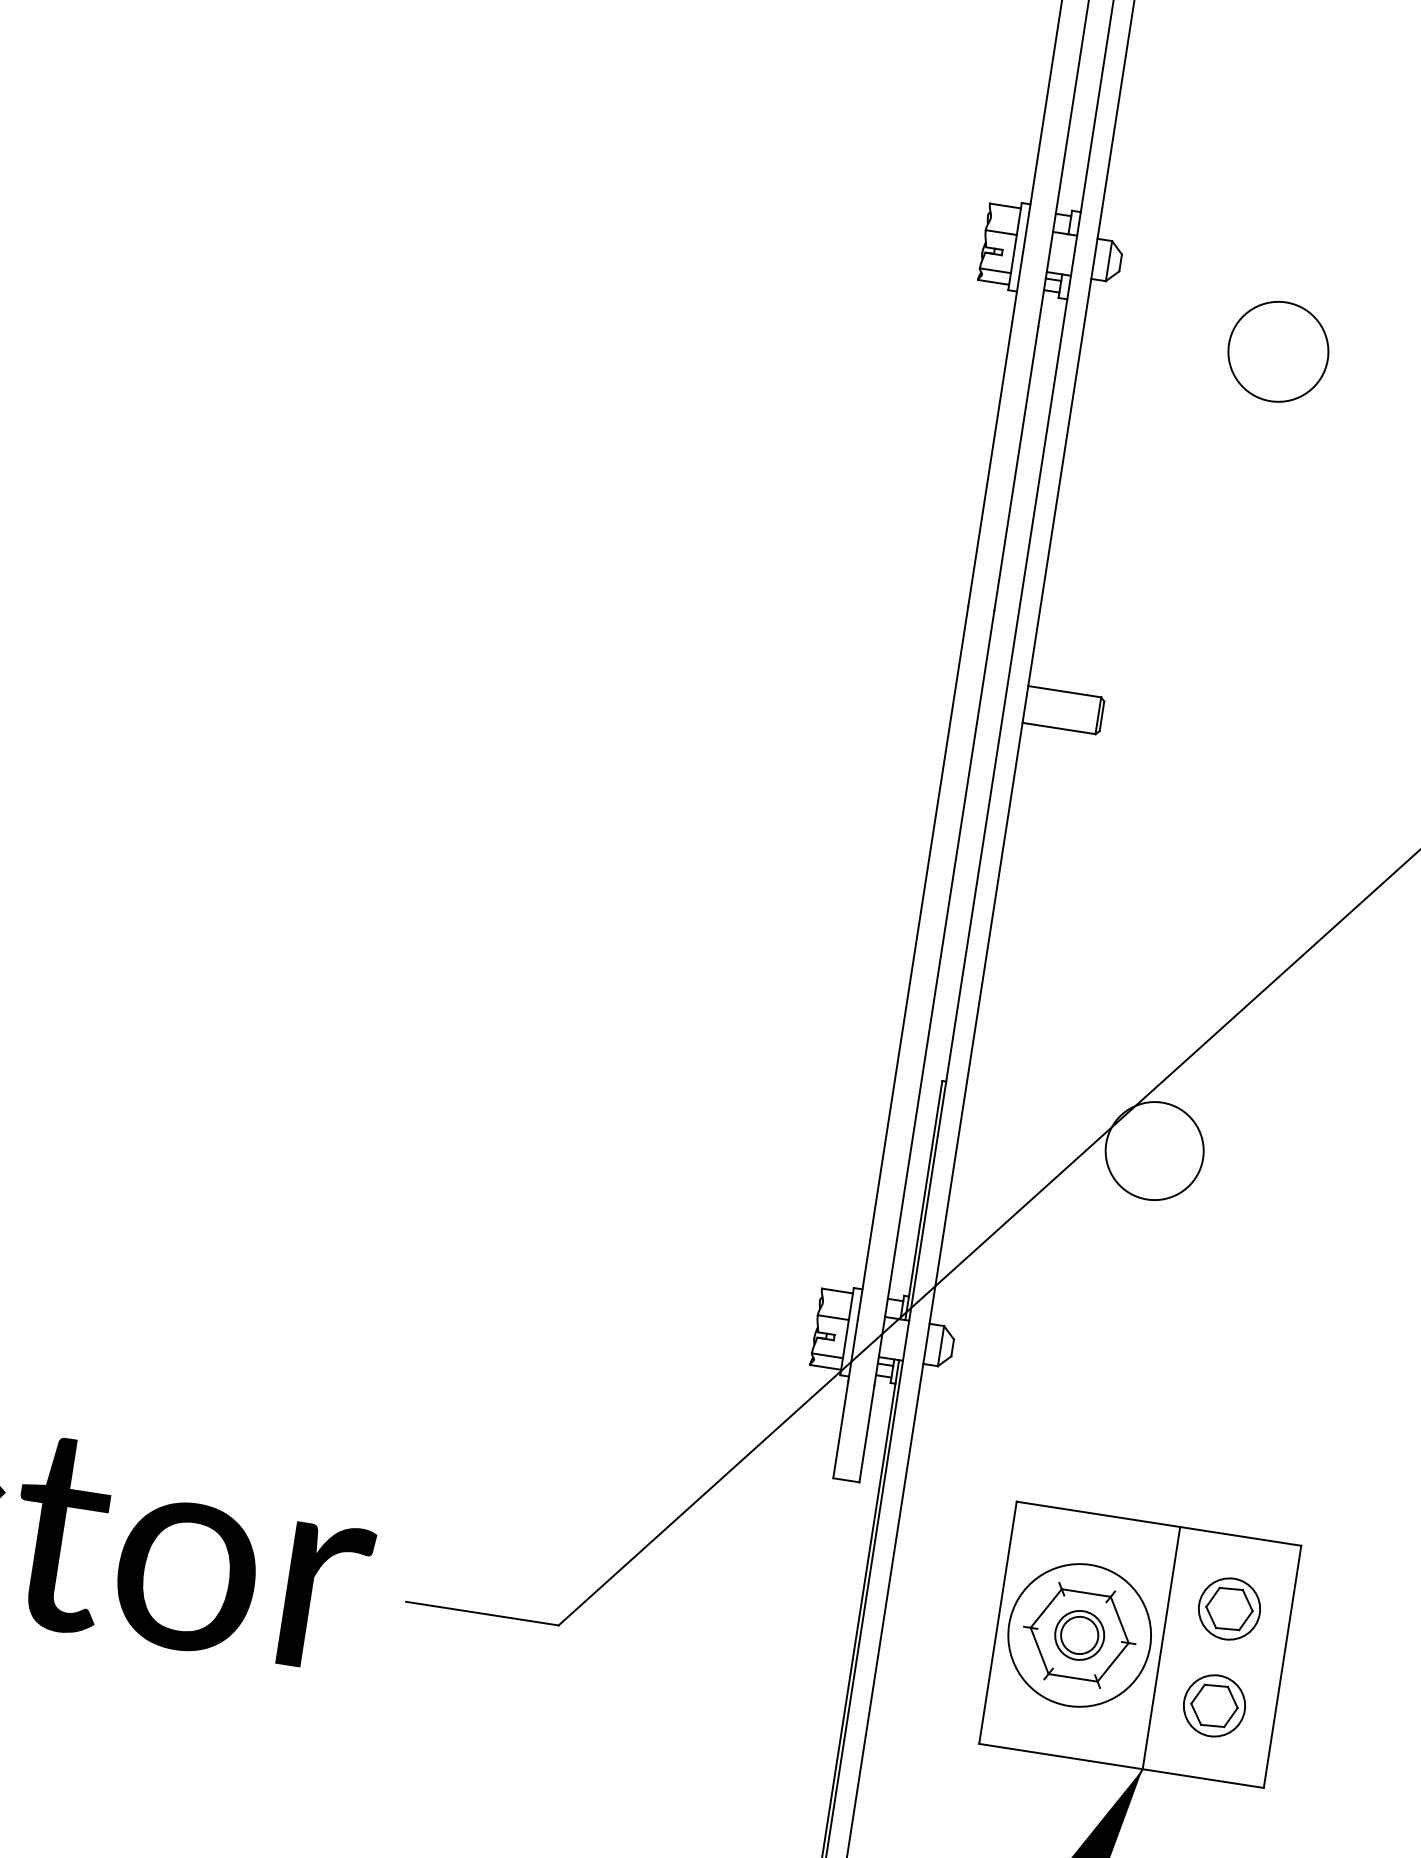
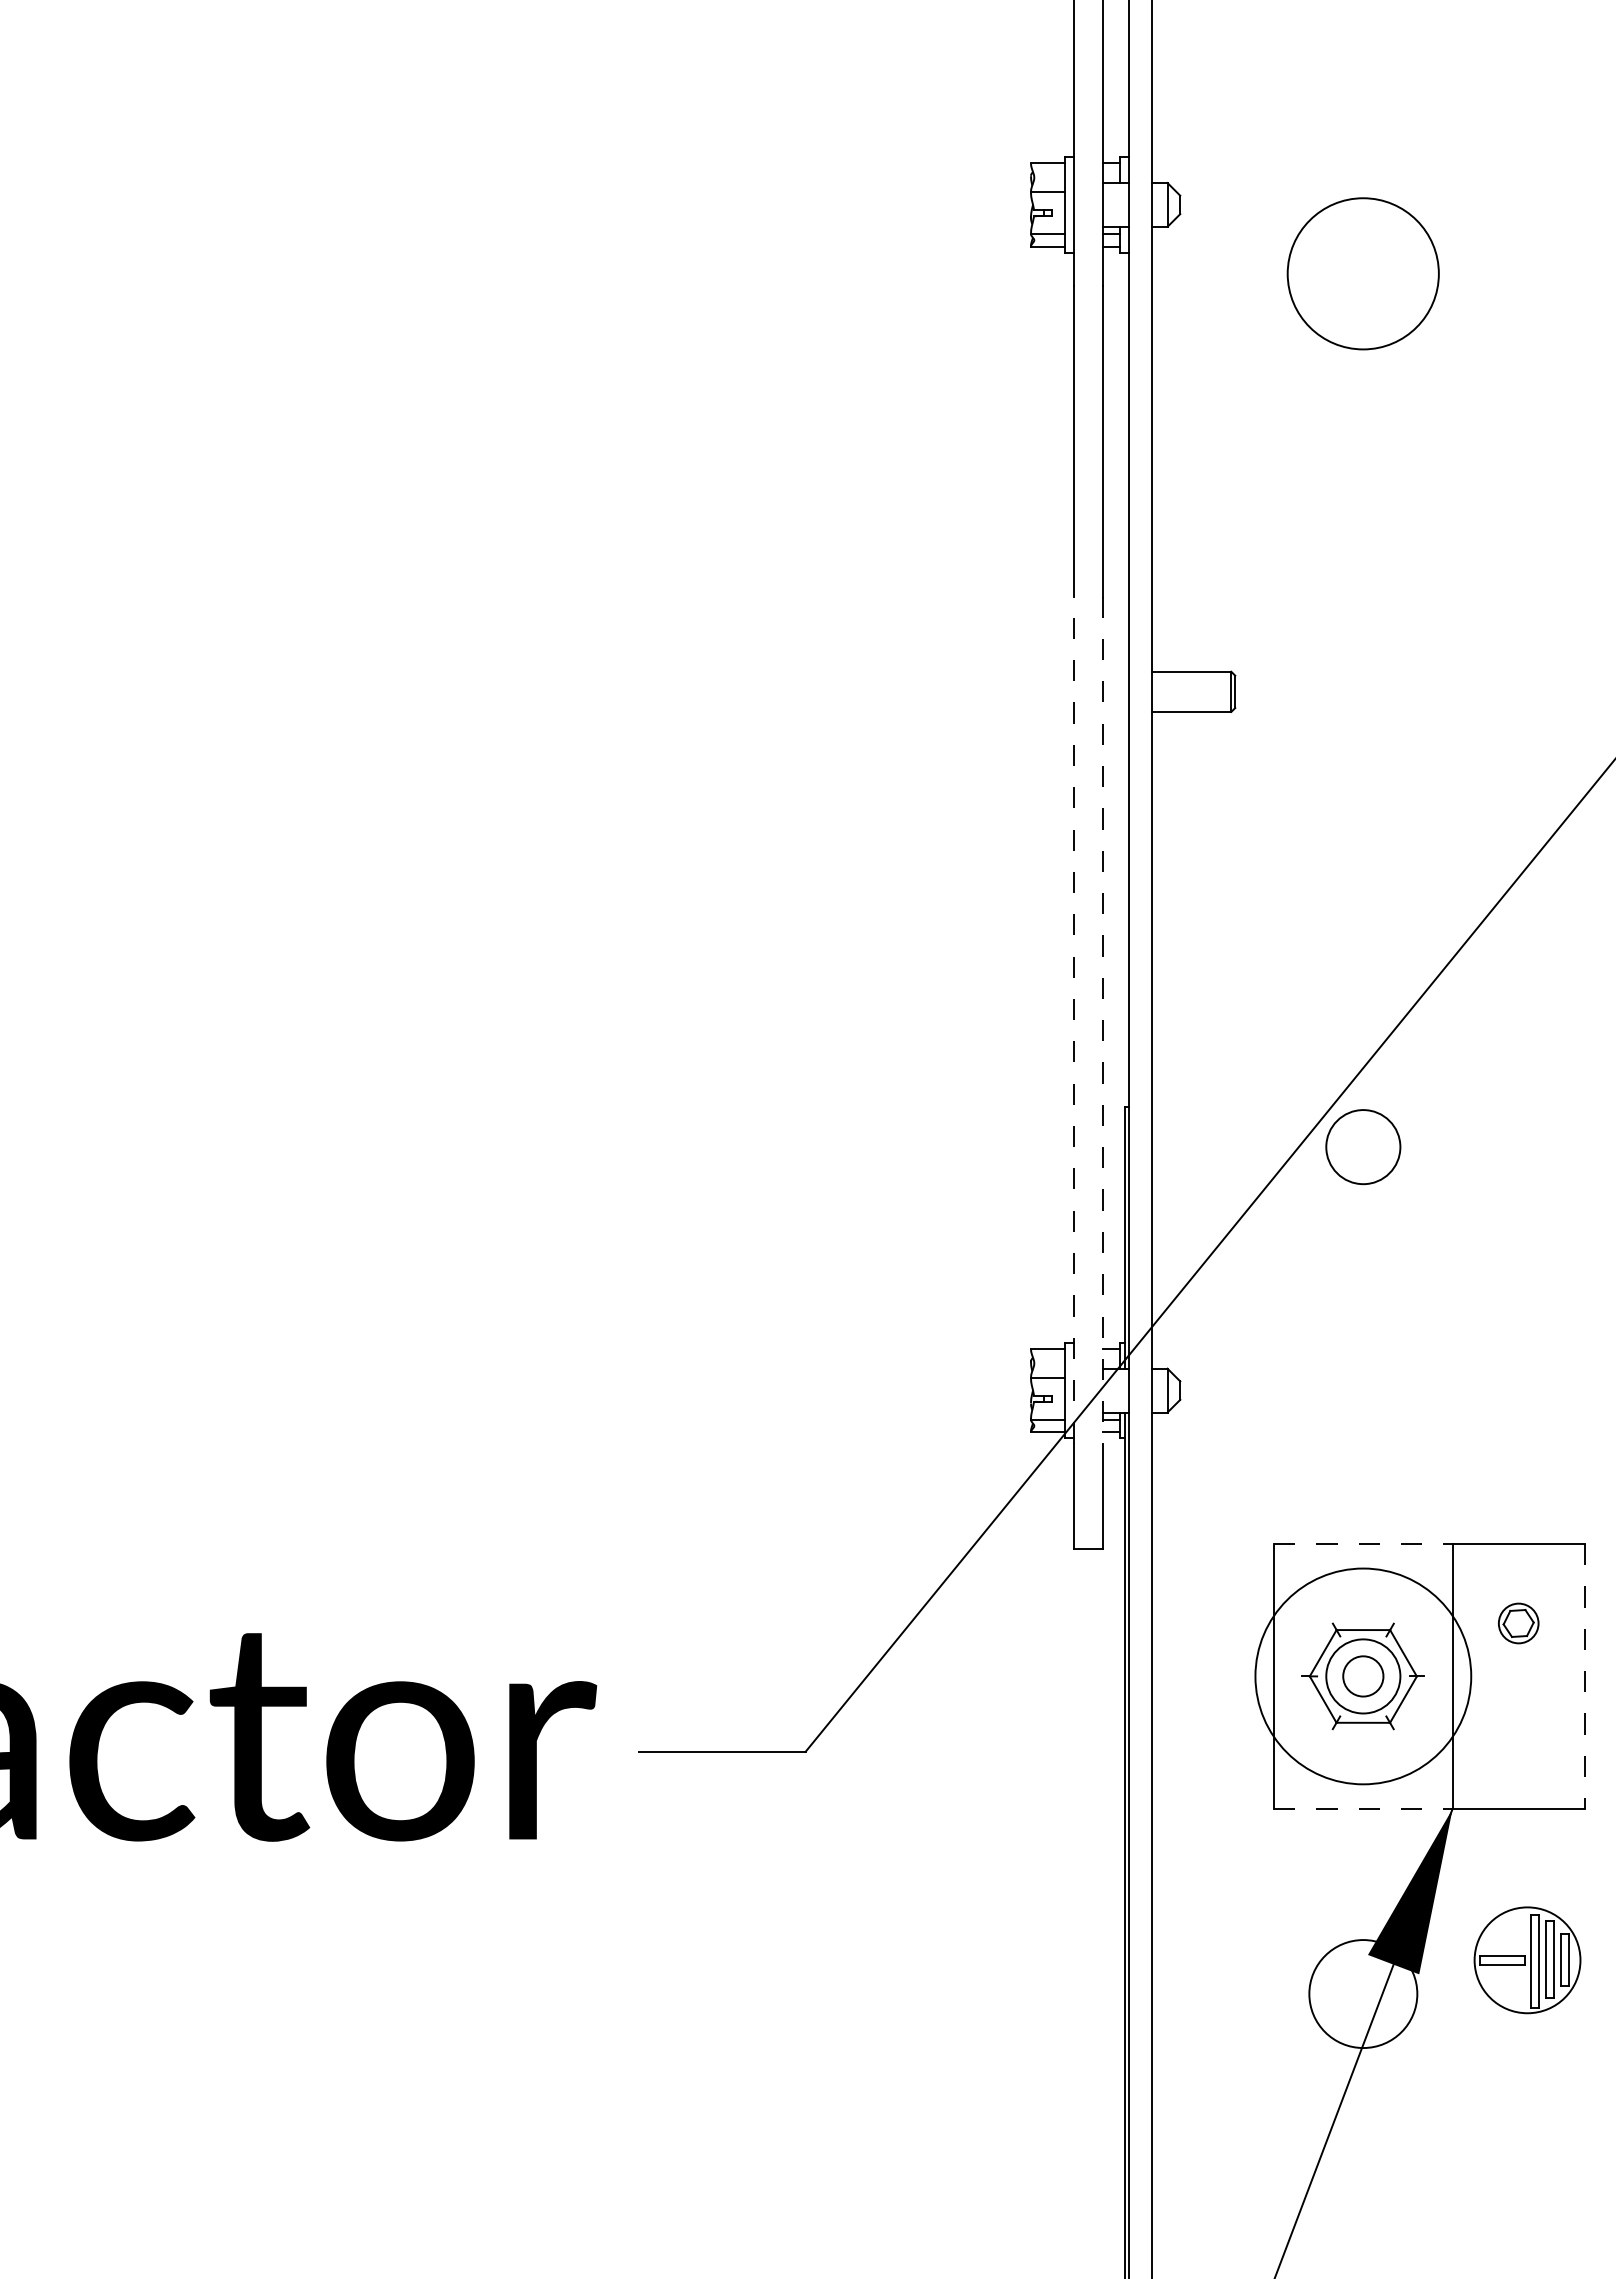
circle: (1278, 351) -> (1363, 273), size x1.4
line: (908, 993) -> (1074, 1019), solid -> dashed
line: (933, 998) -> (1102, 1020), solid -> dashed
circle: (1154, 1151) -> (1363, 1147), size x0.7
line: (1098, 1514) -> (1363, 1544), solid -> dashed
part: (1229, 1608) -> (1518, 1623), size x0.6
circle: (1079, 1634) -> (1362, 1675), size x1.4
circle: (1079, 1635) -> (1363, 1676), size x1.4
line: (1282, 1666) -> (1585, 1676), solid -> dashed
part: (1214, 1705) -> (1518, 1729), removed
line: (1061, 1756) -> (1363, 1808), solid -> dashed

